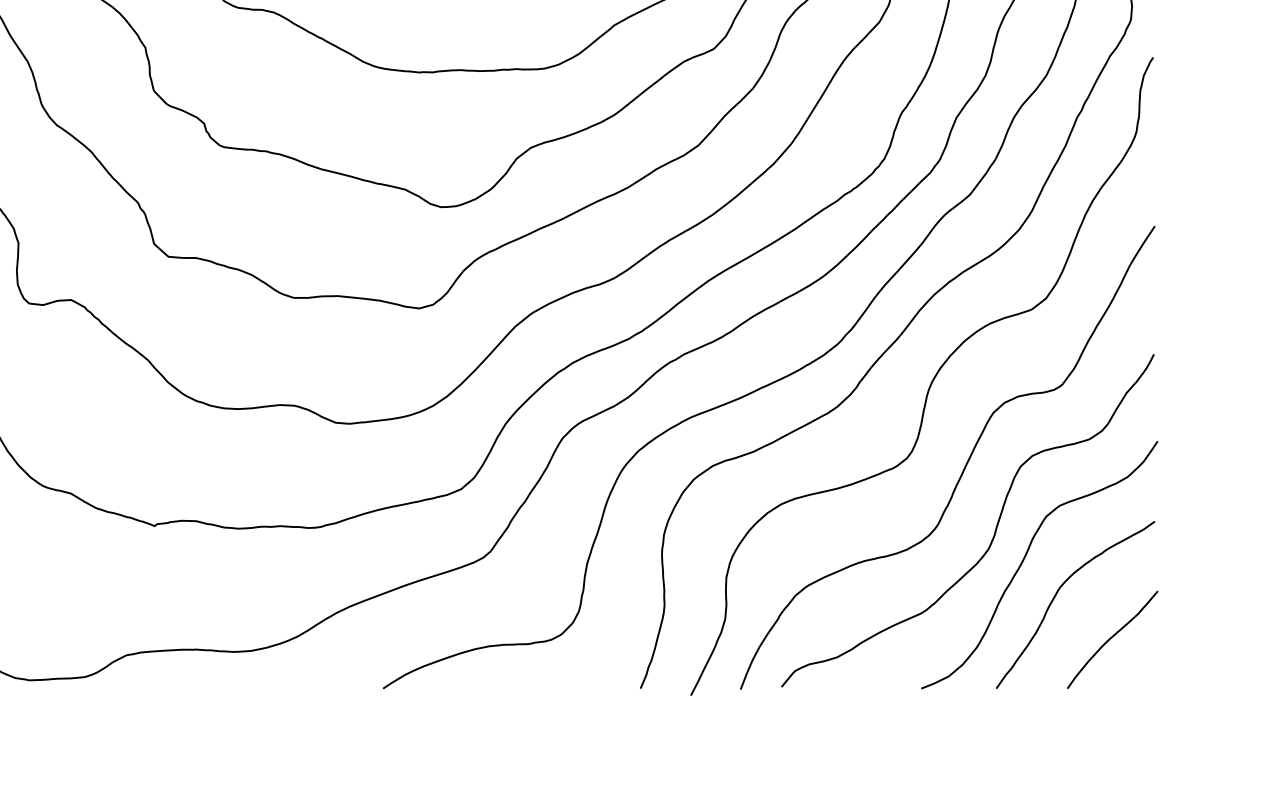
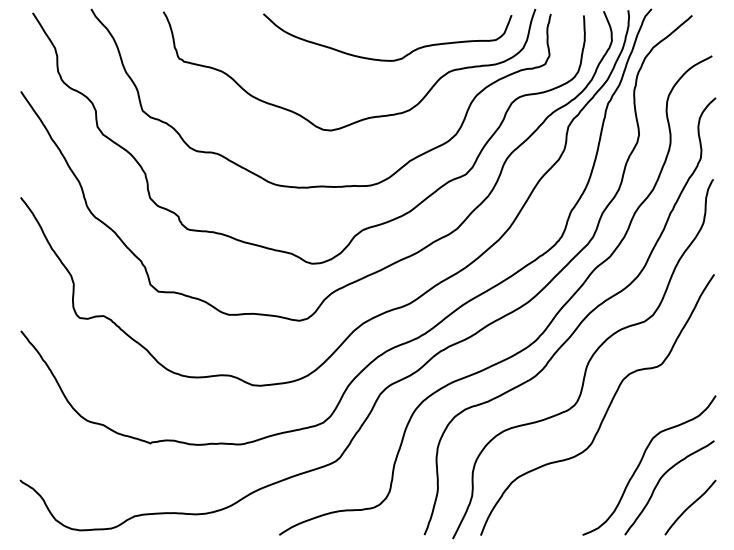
curve: (993, 529) -> (623, 445), removed

